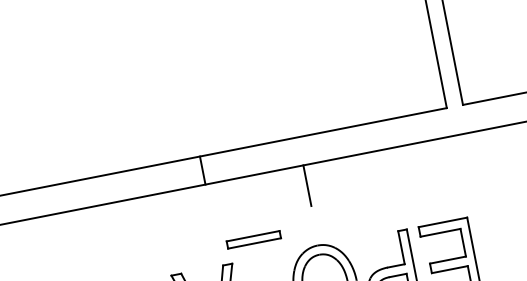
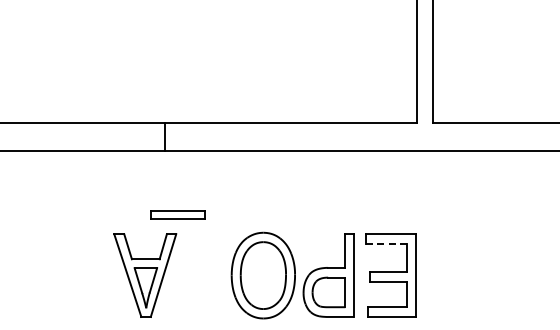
line: (306, 185) -> (264, 171), removed
line: (441, 232) -> (387, 243), solid -> dashed
part: (253, 239) -> (177, 214), moved

